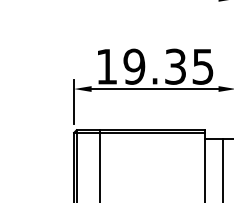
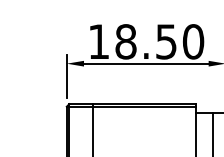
text: (168, 66) -> (159, 41), 19.35 -> 18.50

